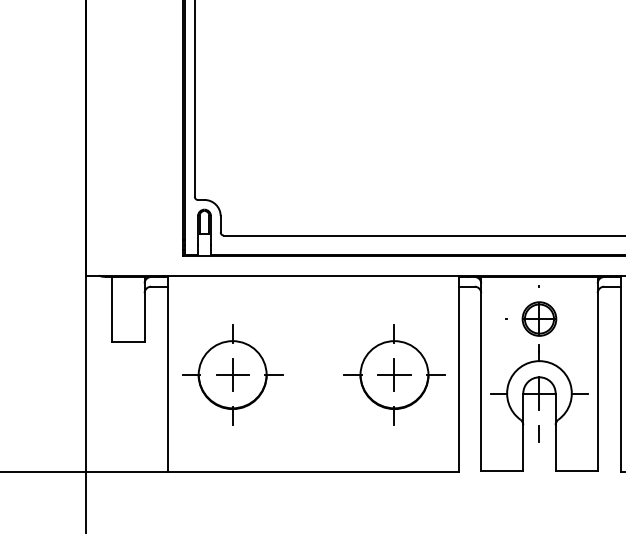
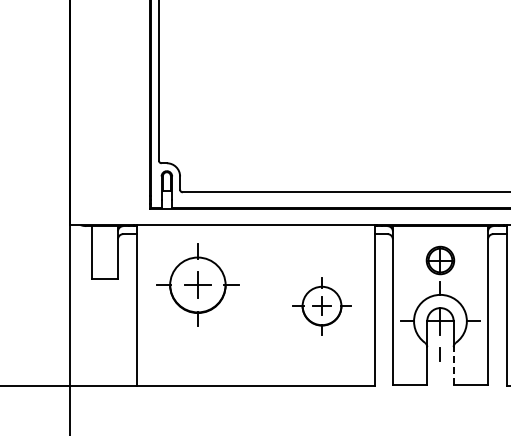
part: (232, 374) -> (197, 284), moved
part: (393, 374) -> (321, 305), size x0.7
line: (555, 447) -> (453, 365), solid -> dashed

